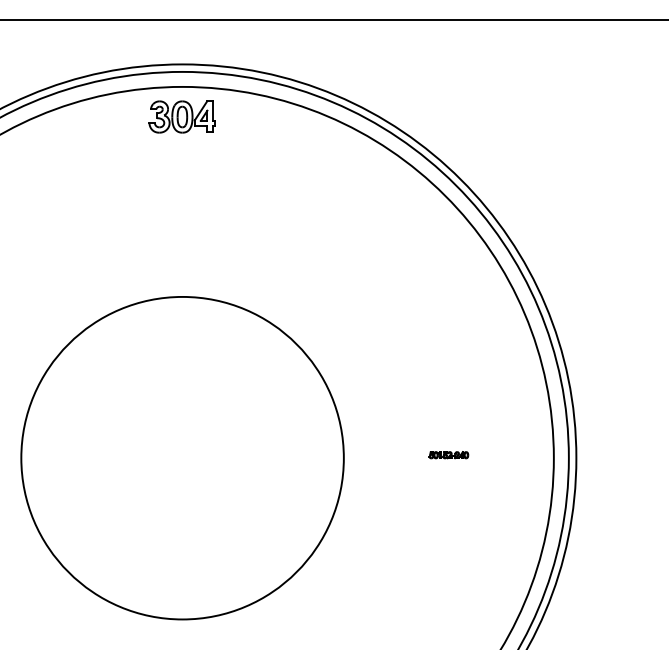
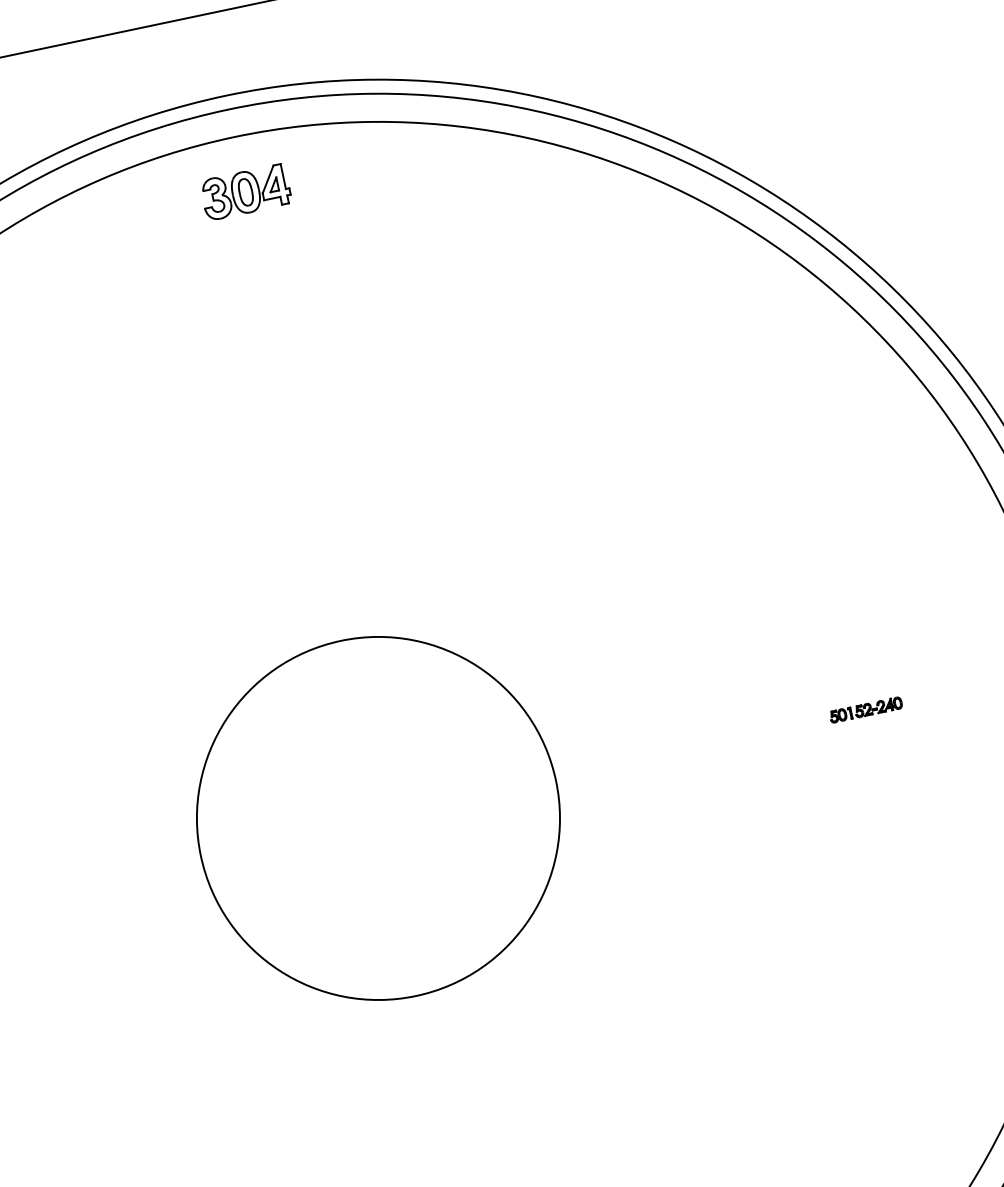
part: (181, 116) -> (244, 191), size x0.7
circle: (182, 457) -> (378, 817), size x0.6

